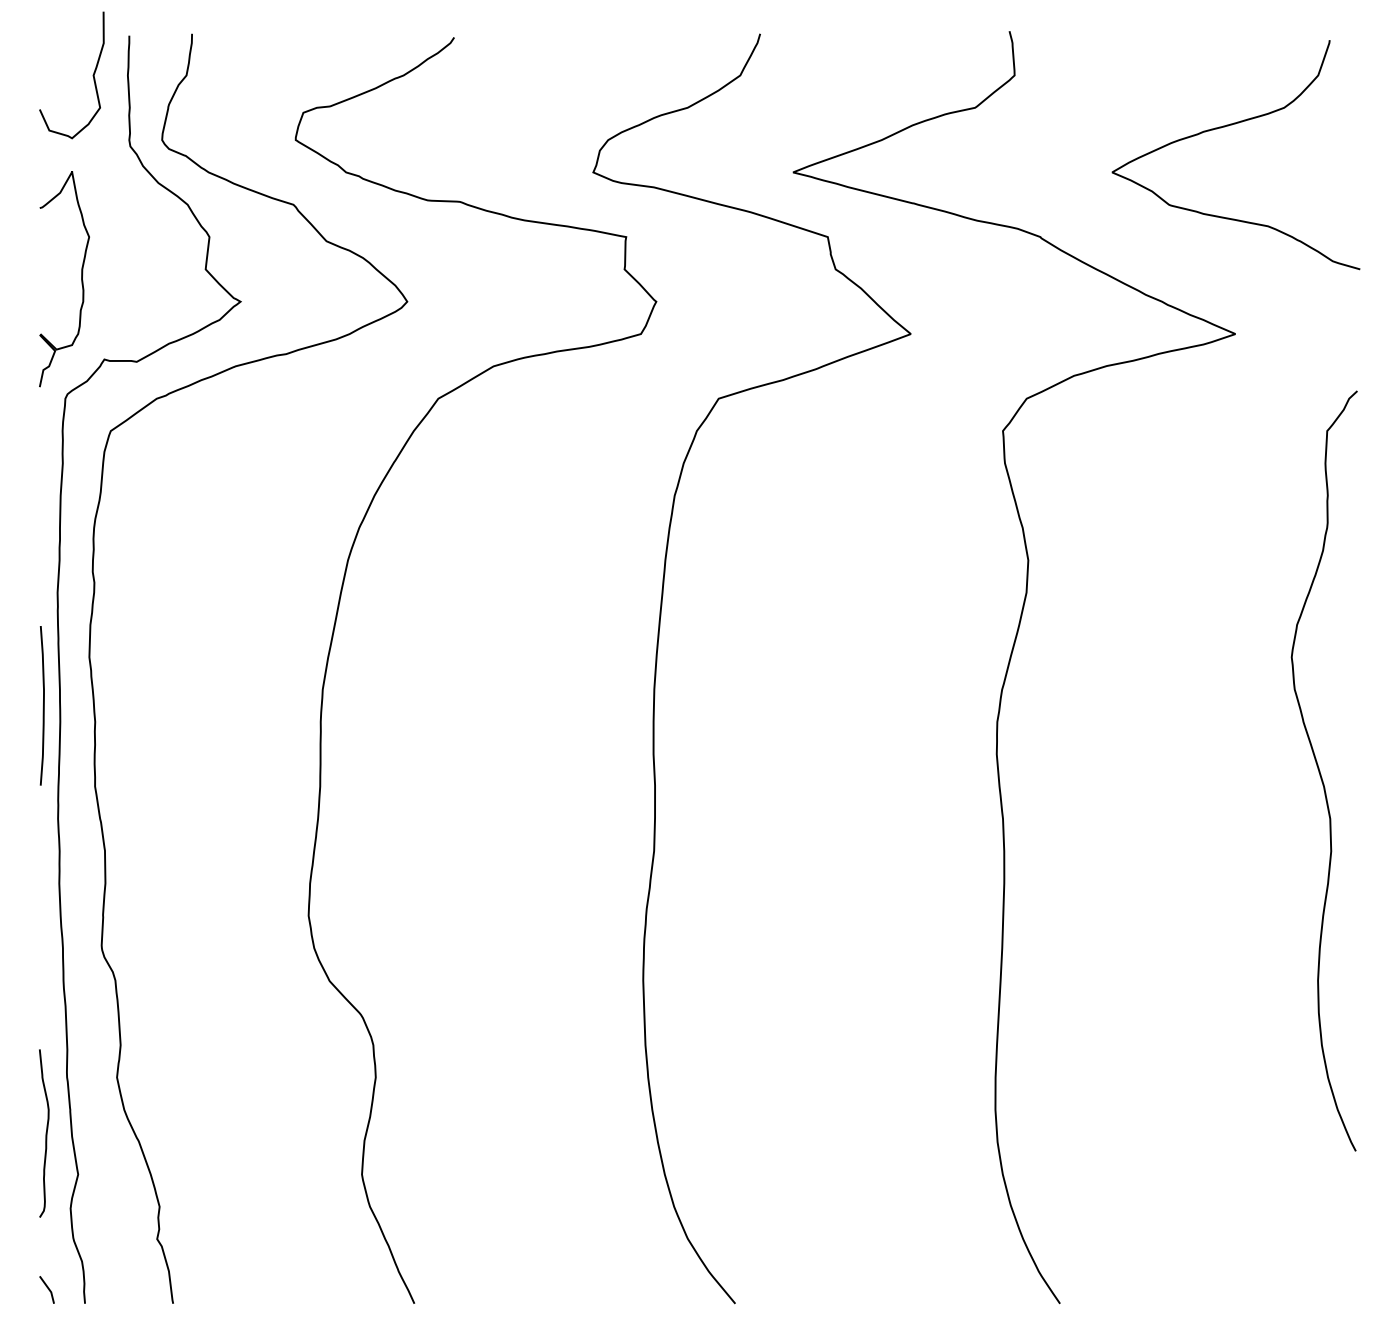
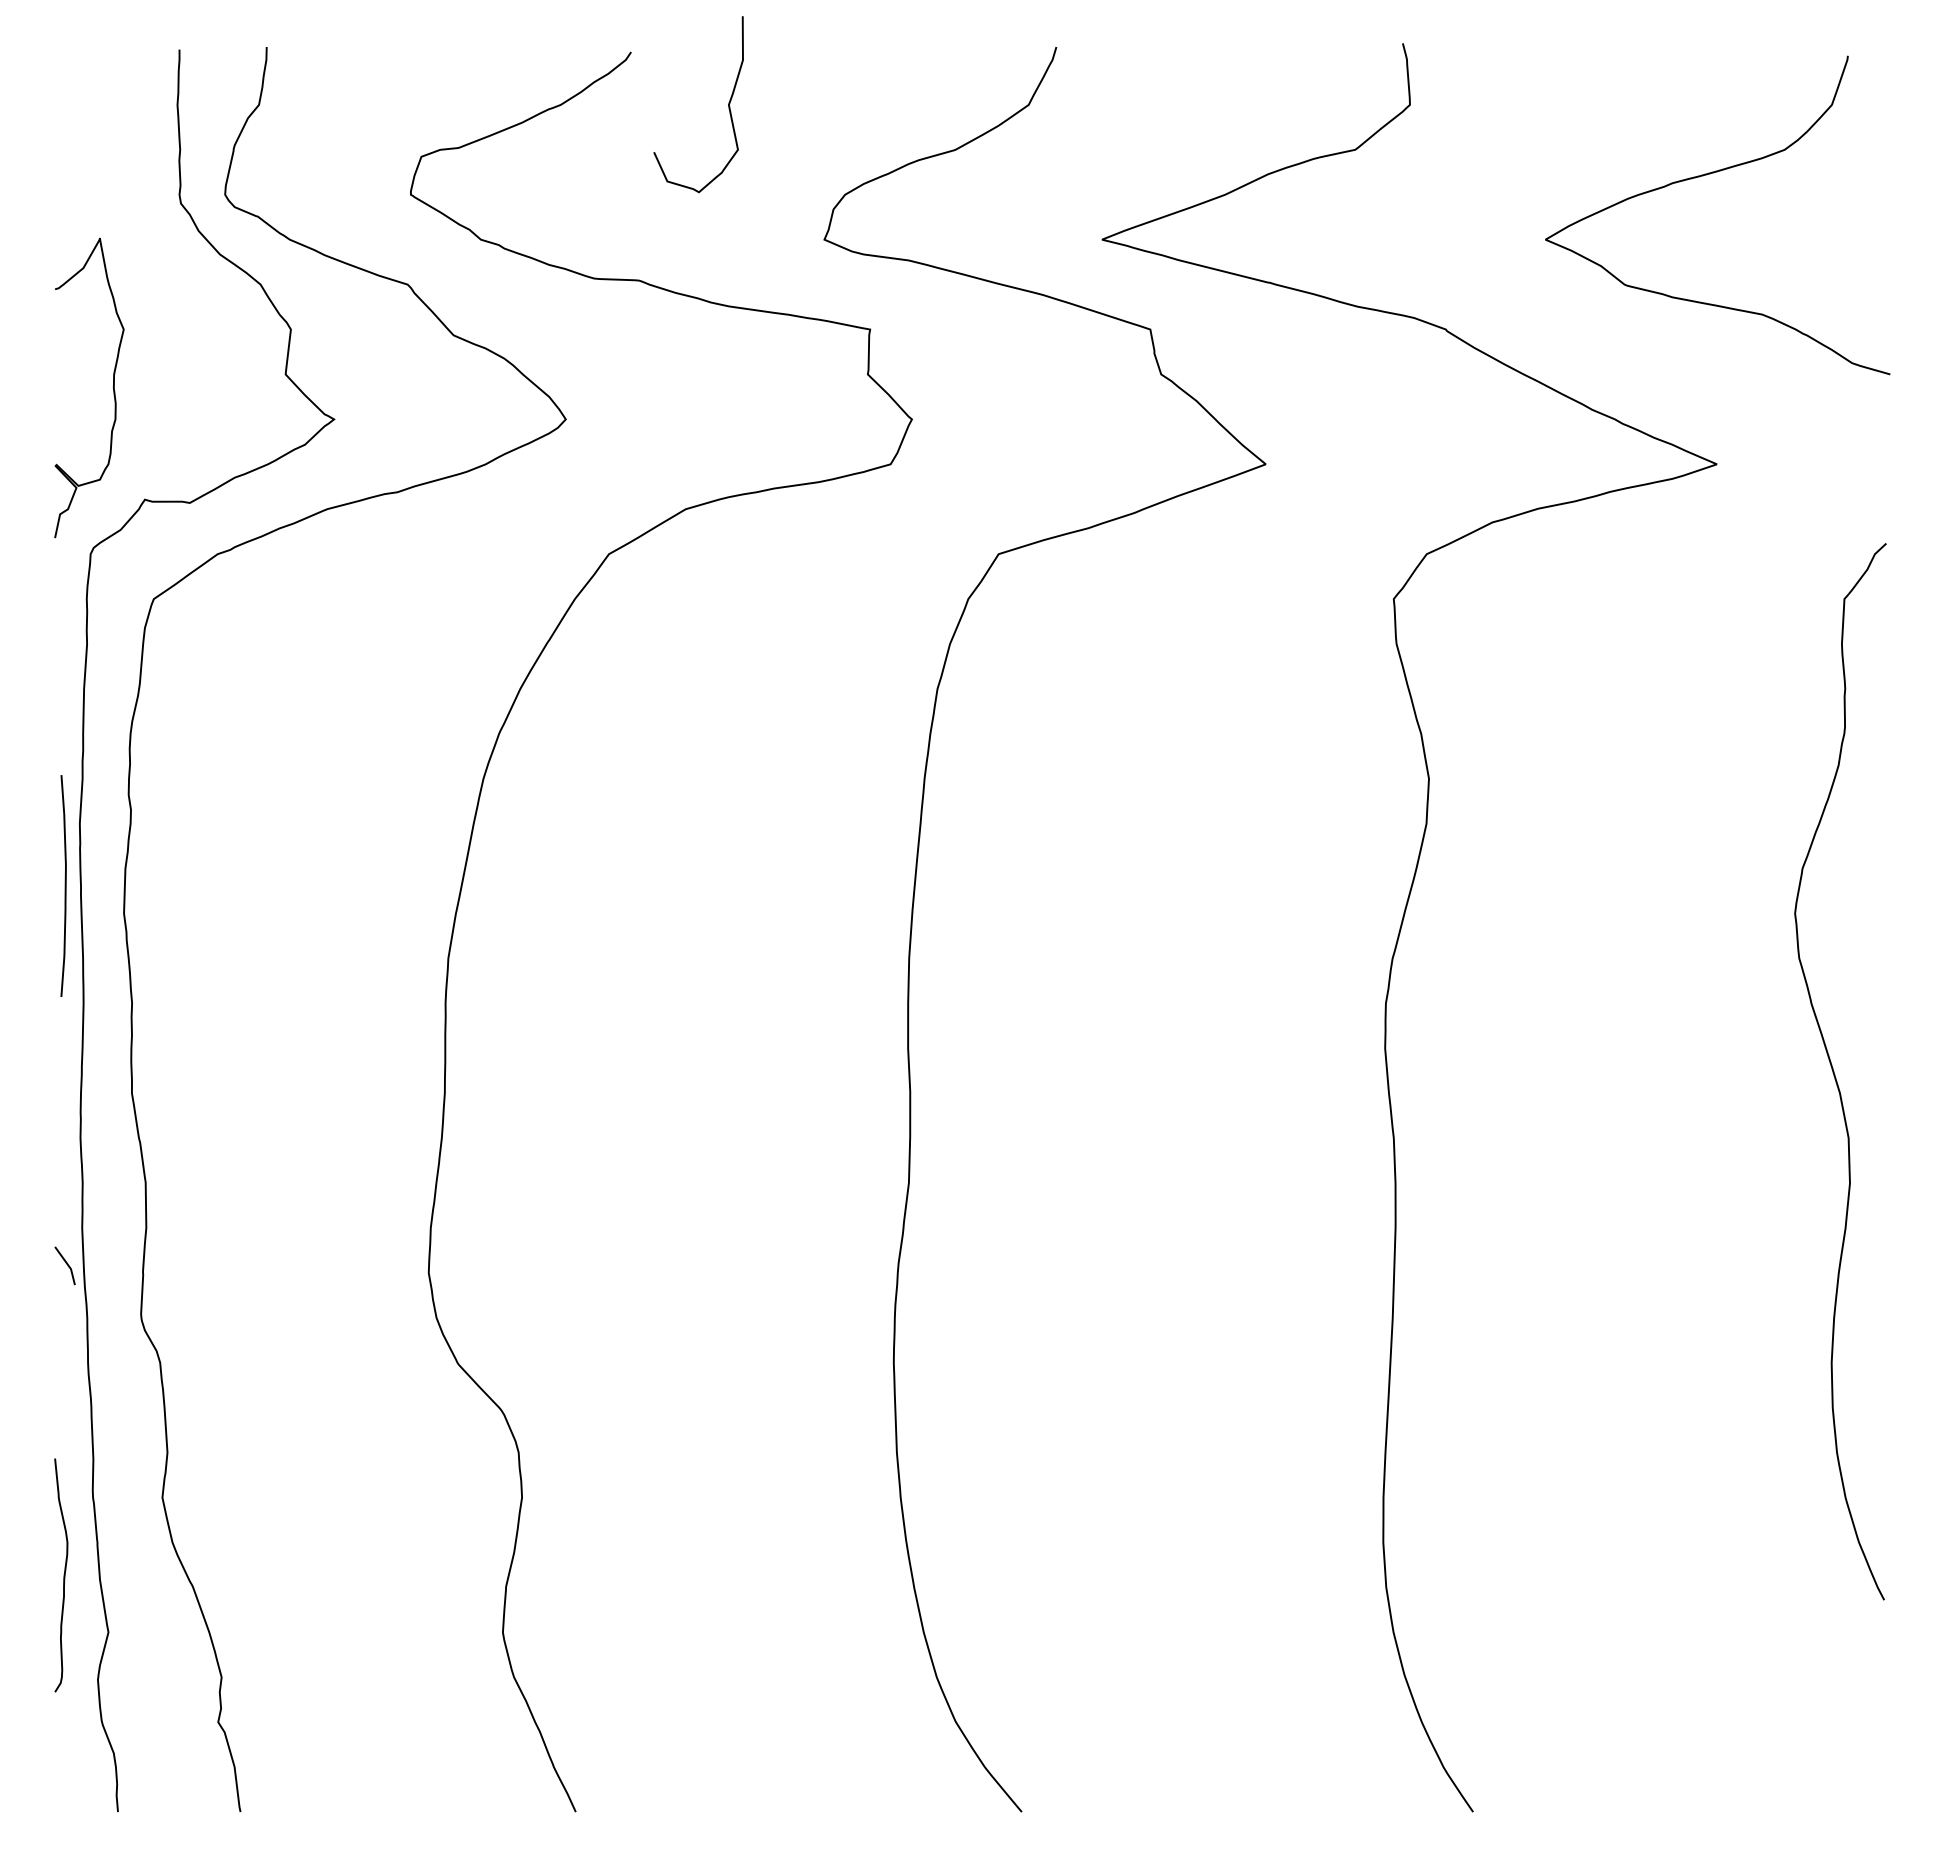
curve: (93, 75) -> (728, 104), moved
curve: (42, 705) -> (64, 885), moved
line: (47, 1288) -> (65, 1263), moved

